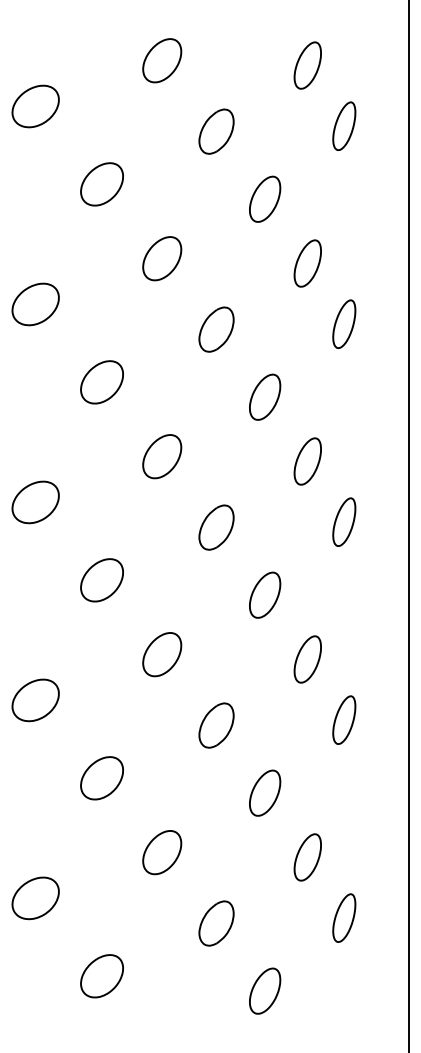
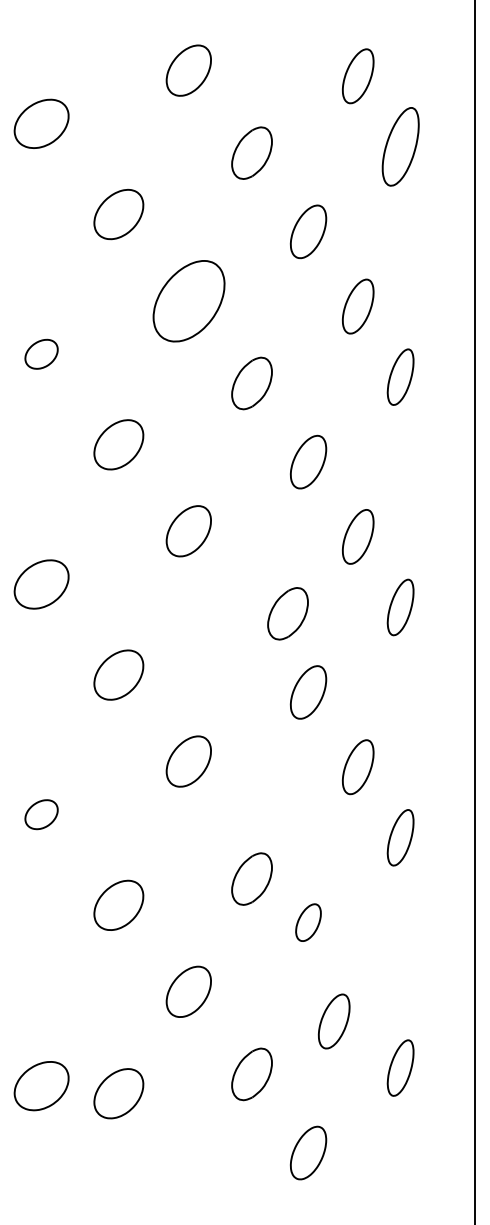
part: (344, 125) -> (400, 146), size x1.4
part: (161, 258) -> (188, 300), size x1.6
part: (35, 304) -> (41, 354), size x0.6
part: (216, 527) -> (287, 613), moved
part: (35, 700) -> (41, 814), size x0.6
part: (216, 725) -> (251, 878), moved
part: (265, 792) -> (308, 922), size x0.7
part: (307, 857) -> (333, 1021), moved
part: (35, 898) -> (41, 1086), moved
part: (101, 976) -> (118, 1093), moved

